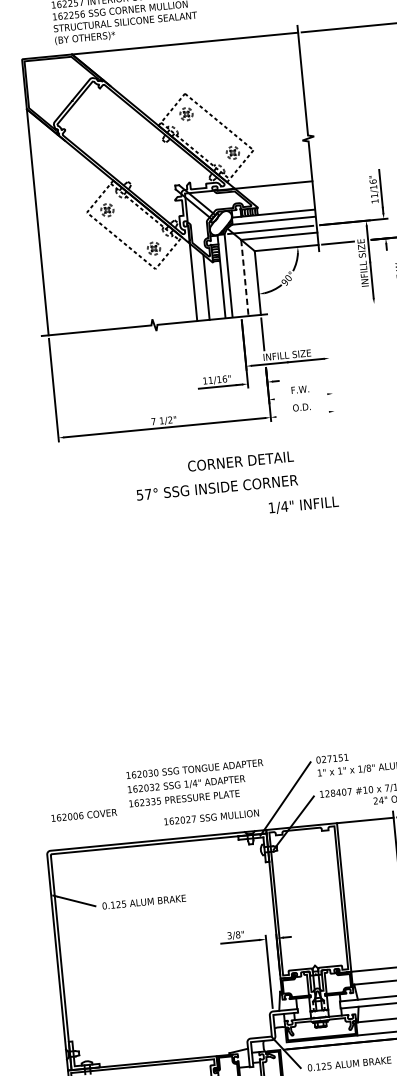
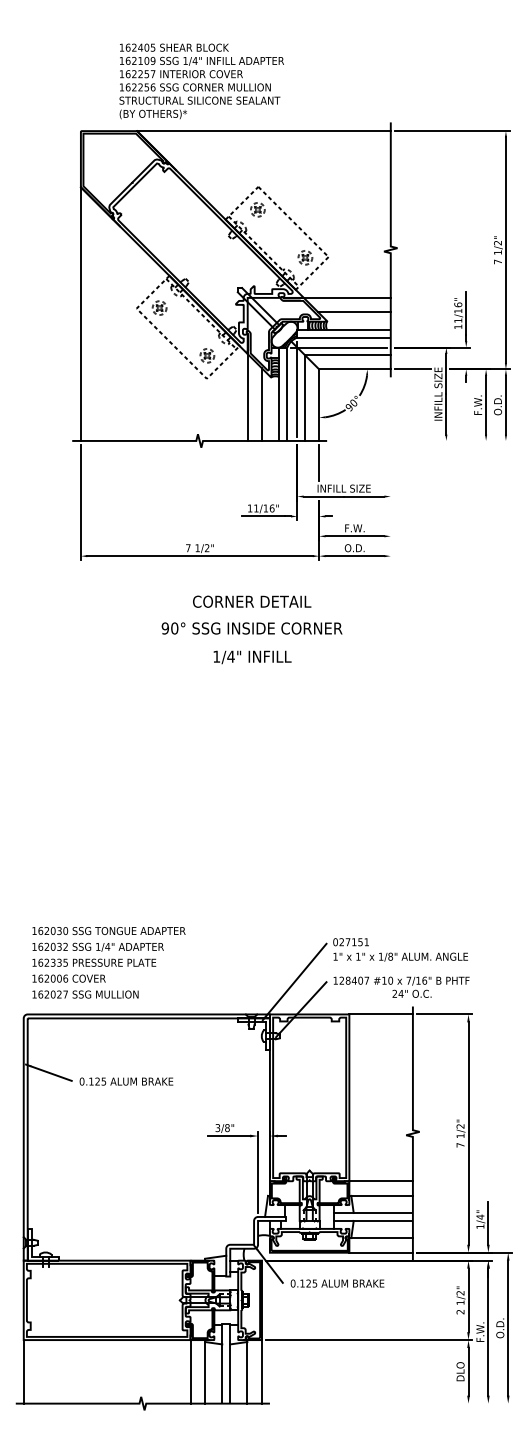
line: (280, 196) -> (353, 311), added
line: (237, 270) -> (297, 389), added
line: (245, 278) -> (305, 398), dashed -> solid
line: (300, 396) -> (354, 536), added
line: (302, 414) -> (354, 556), added
text: (241, 461) -> (252, 601), moved
text: (143, 494) -> (169, 628), 57° -> 90°
text: (303, 505) -> (252, 657), moved
text: (195, 782) -> (108, 946), moved
text: (211, 817) -> (85, 994), moved

